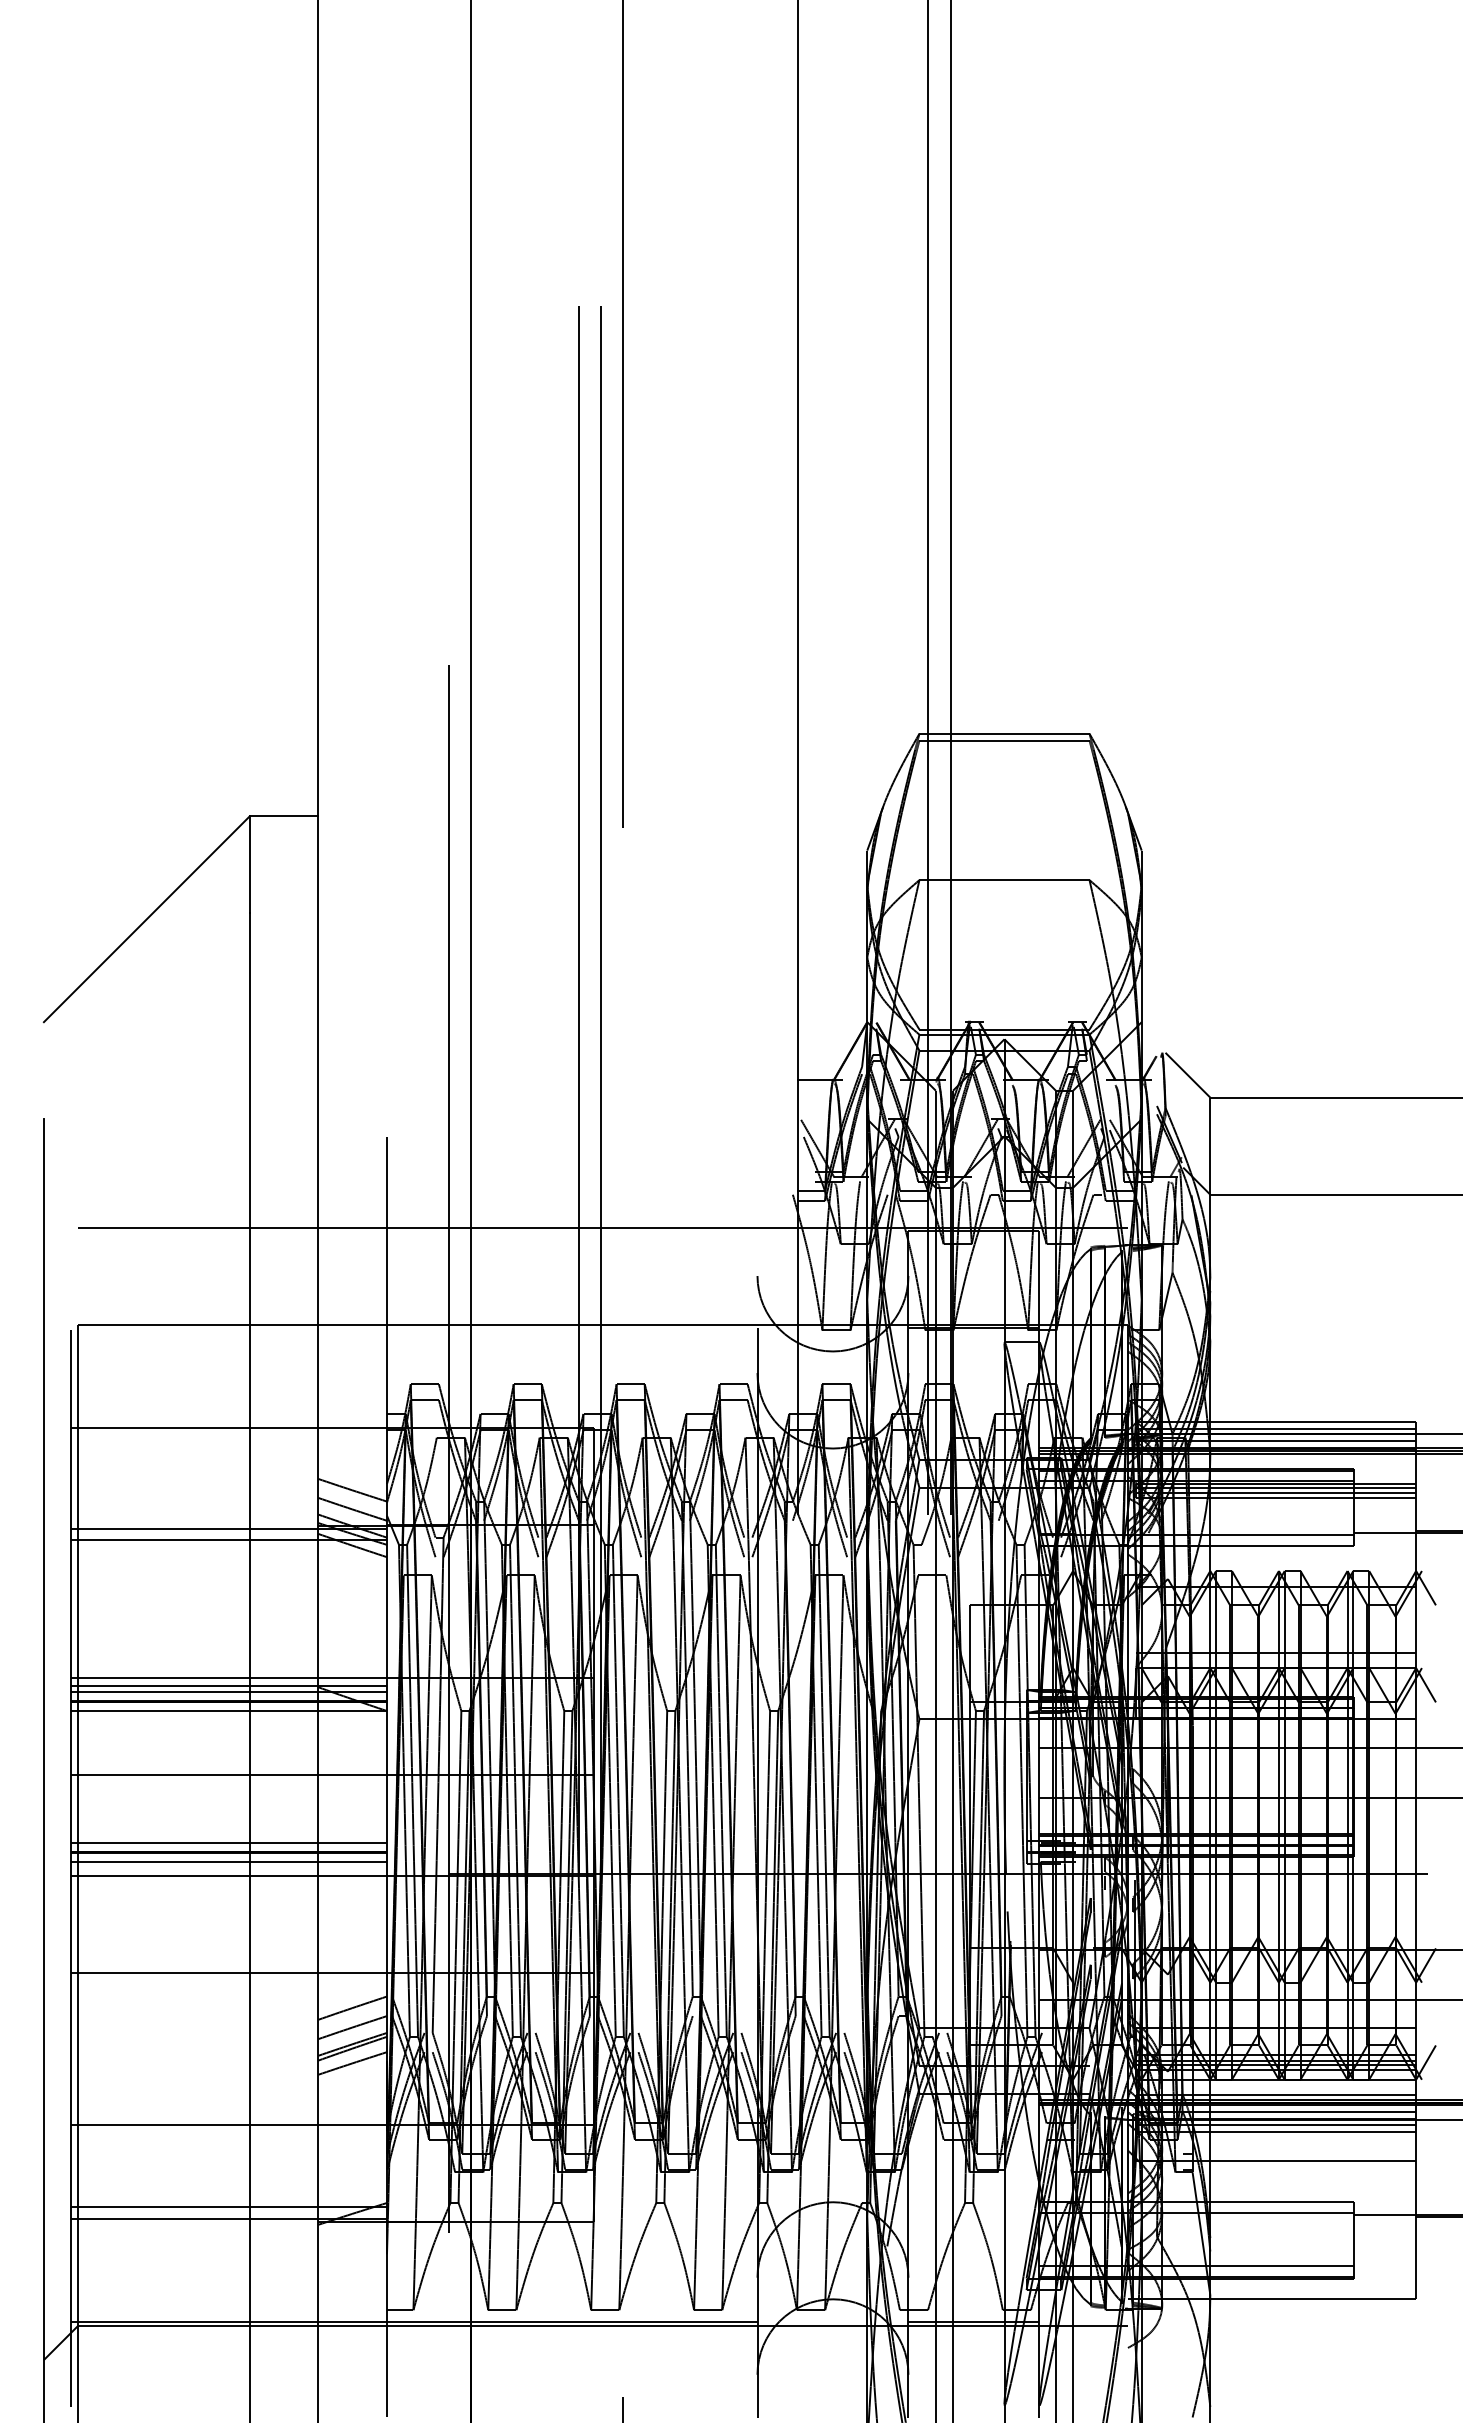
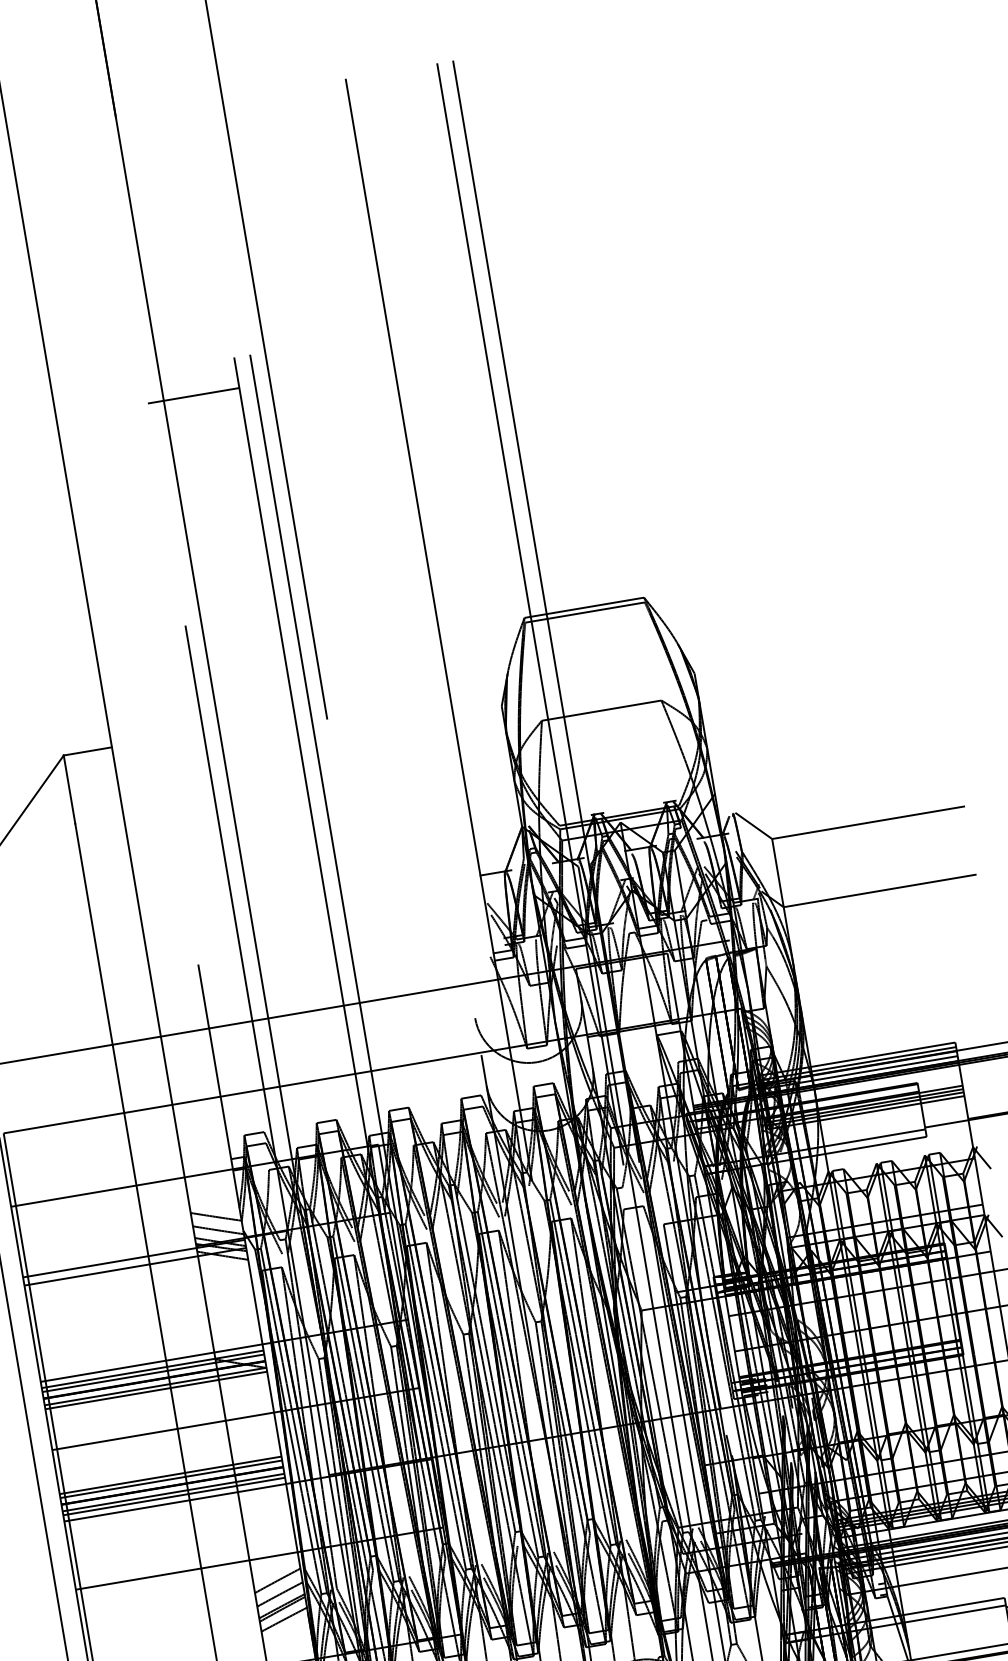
line: (513, 349) -> (193, 396), added
line: (229, 1716) -> (156, 1390), added
line: (229, 1837) -> (170, 1475), added
line: (229, 1867) -> (174, 1496), added

